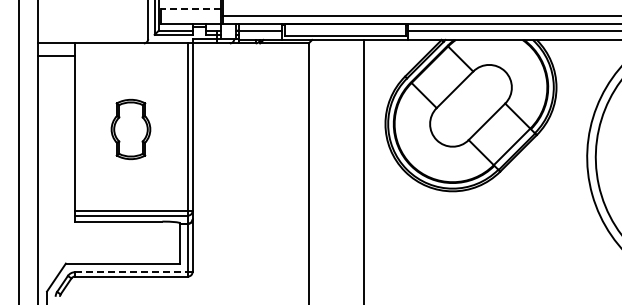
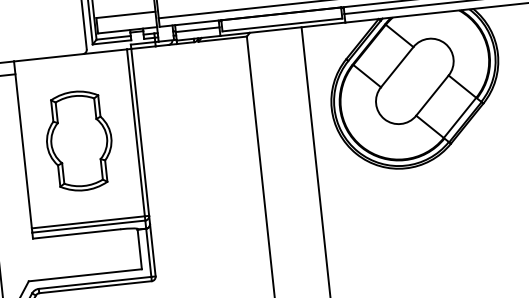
line: (190, 8) -> (125, 14), dashed -> solid
part: (130, 129) -> (78, 141), size x1.67
line: (131, 272) -> (94, 283), dashed -> solid

